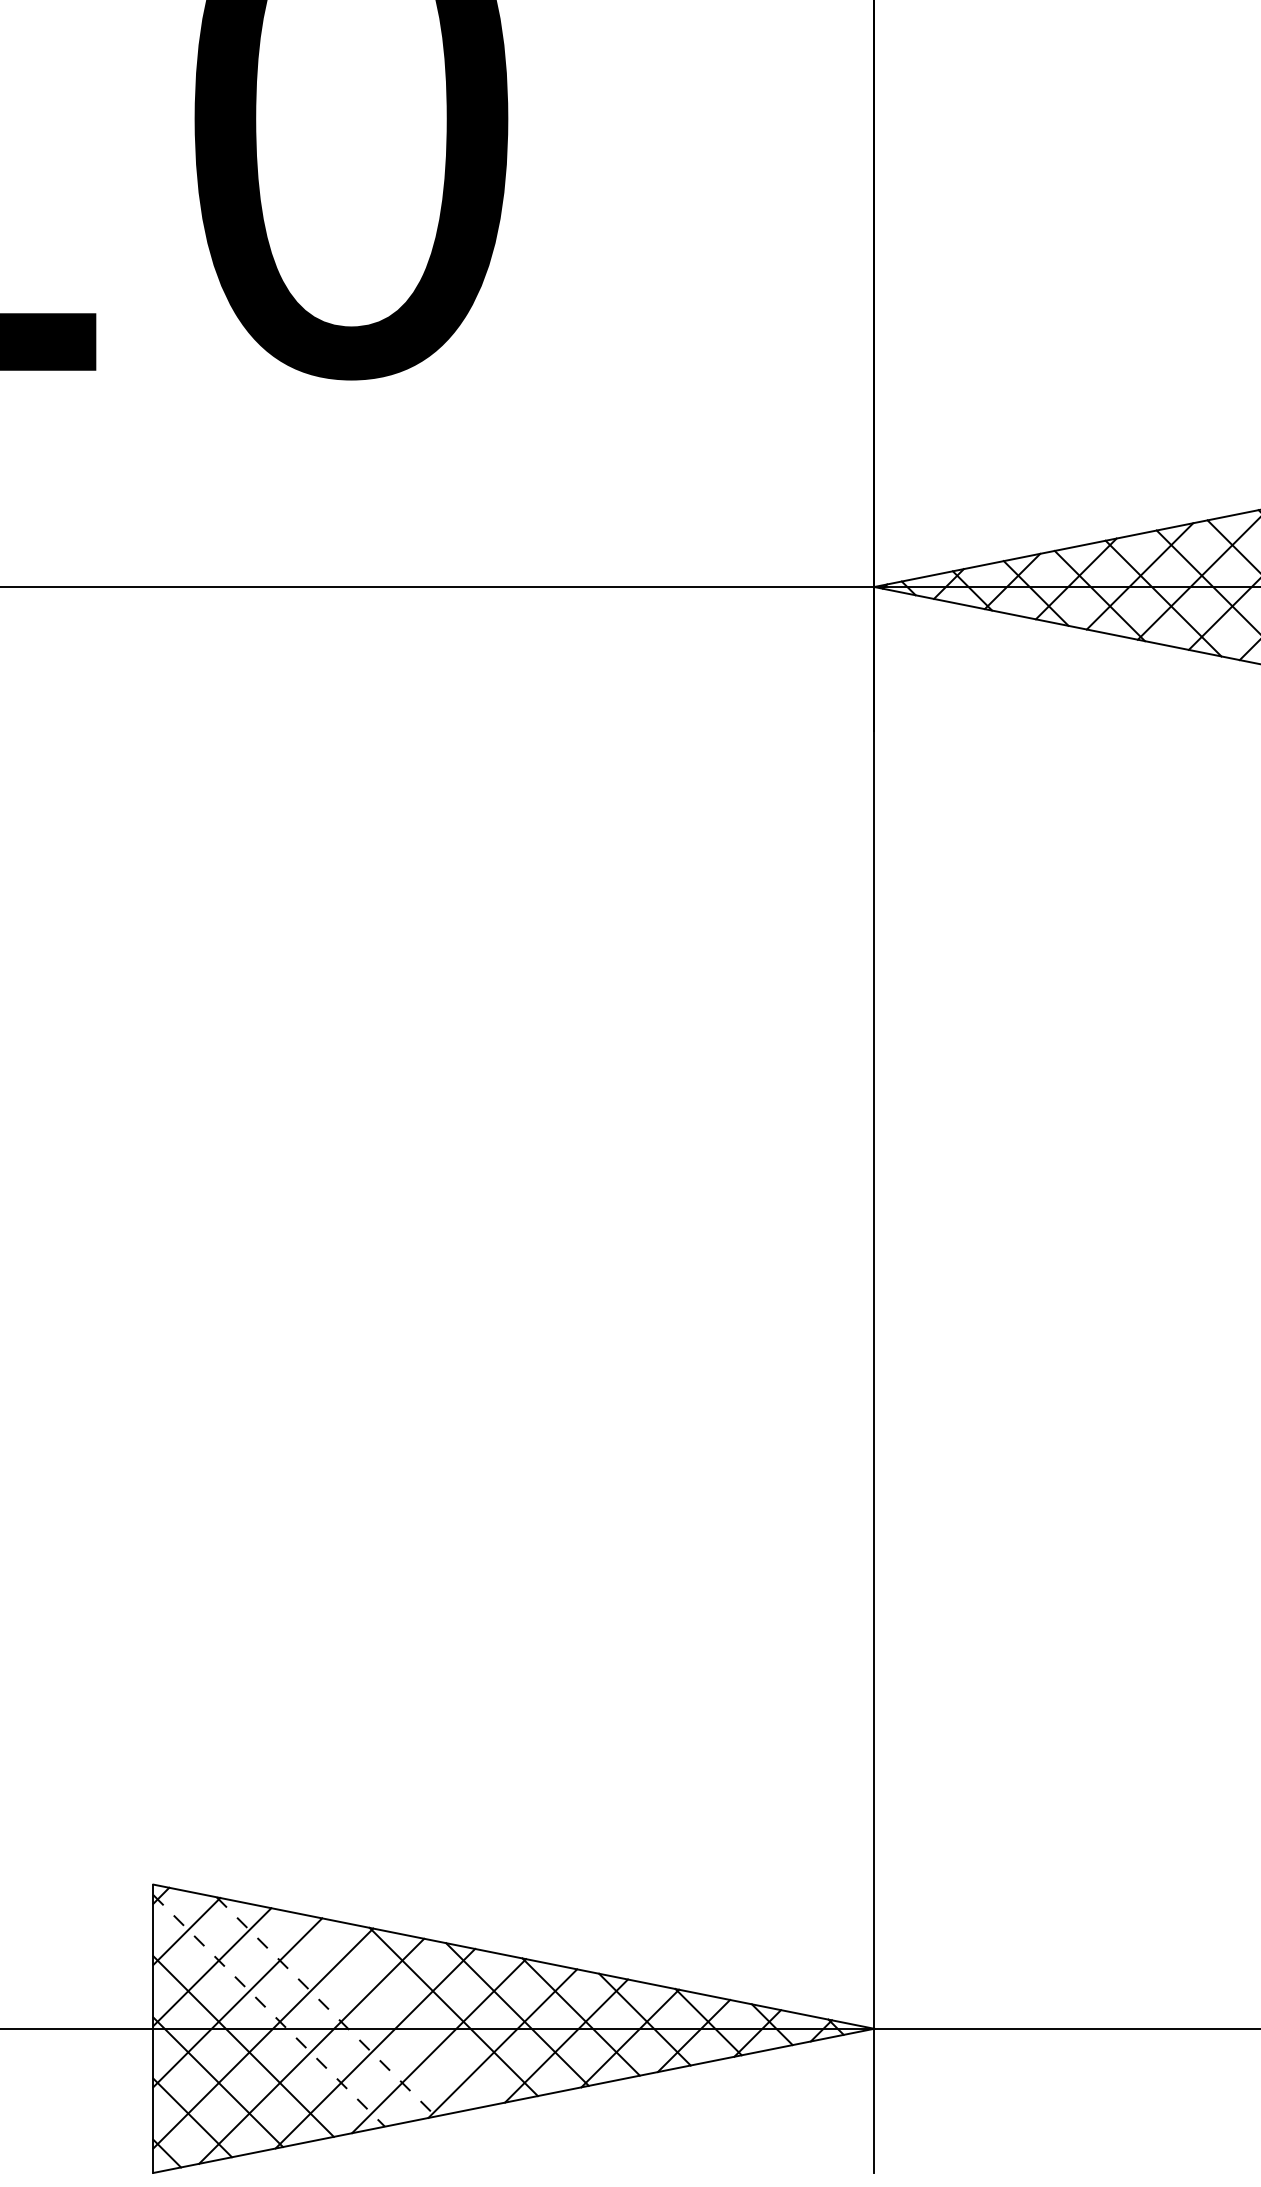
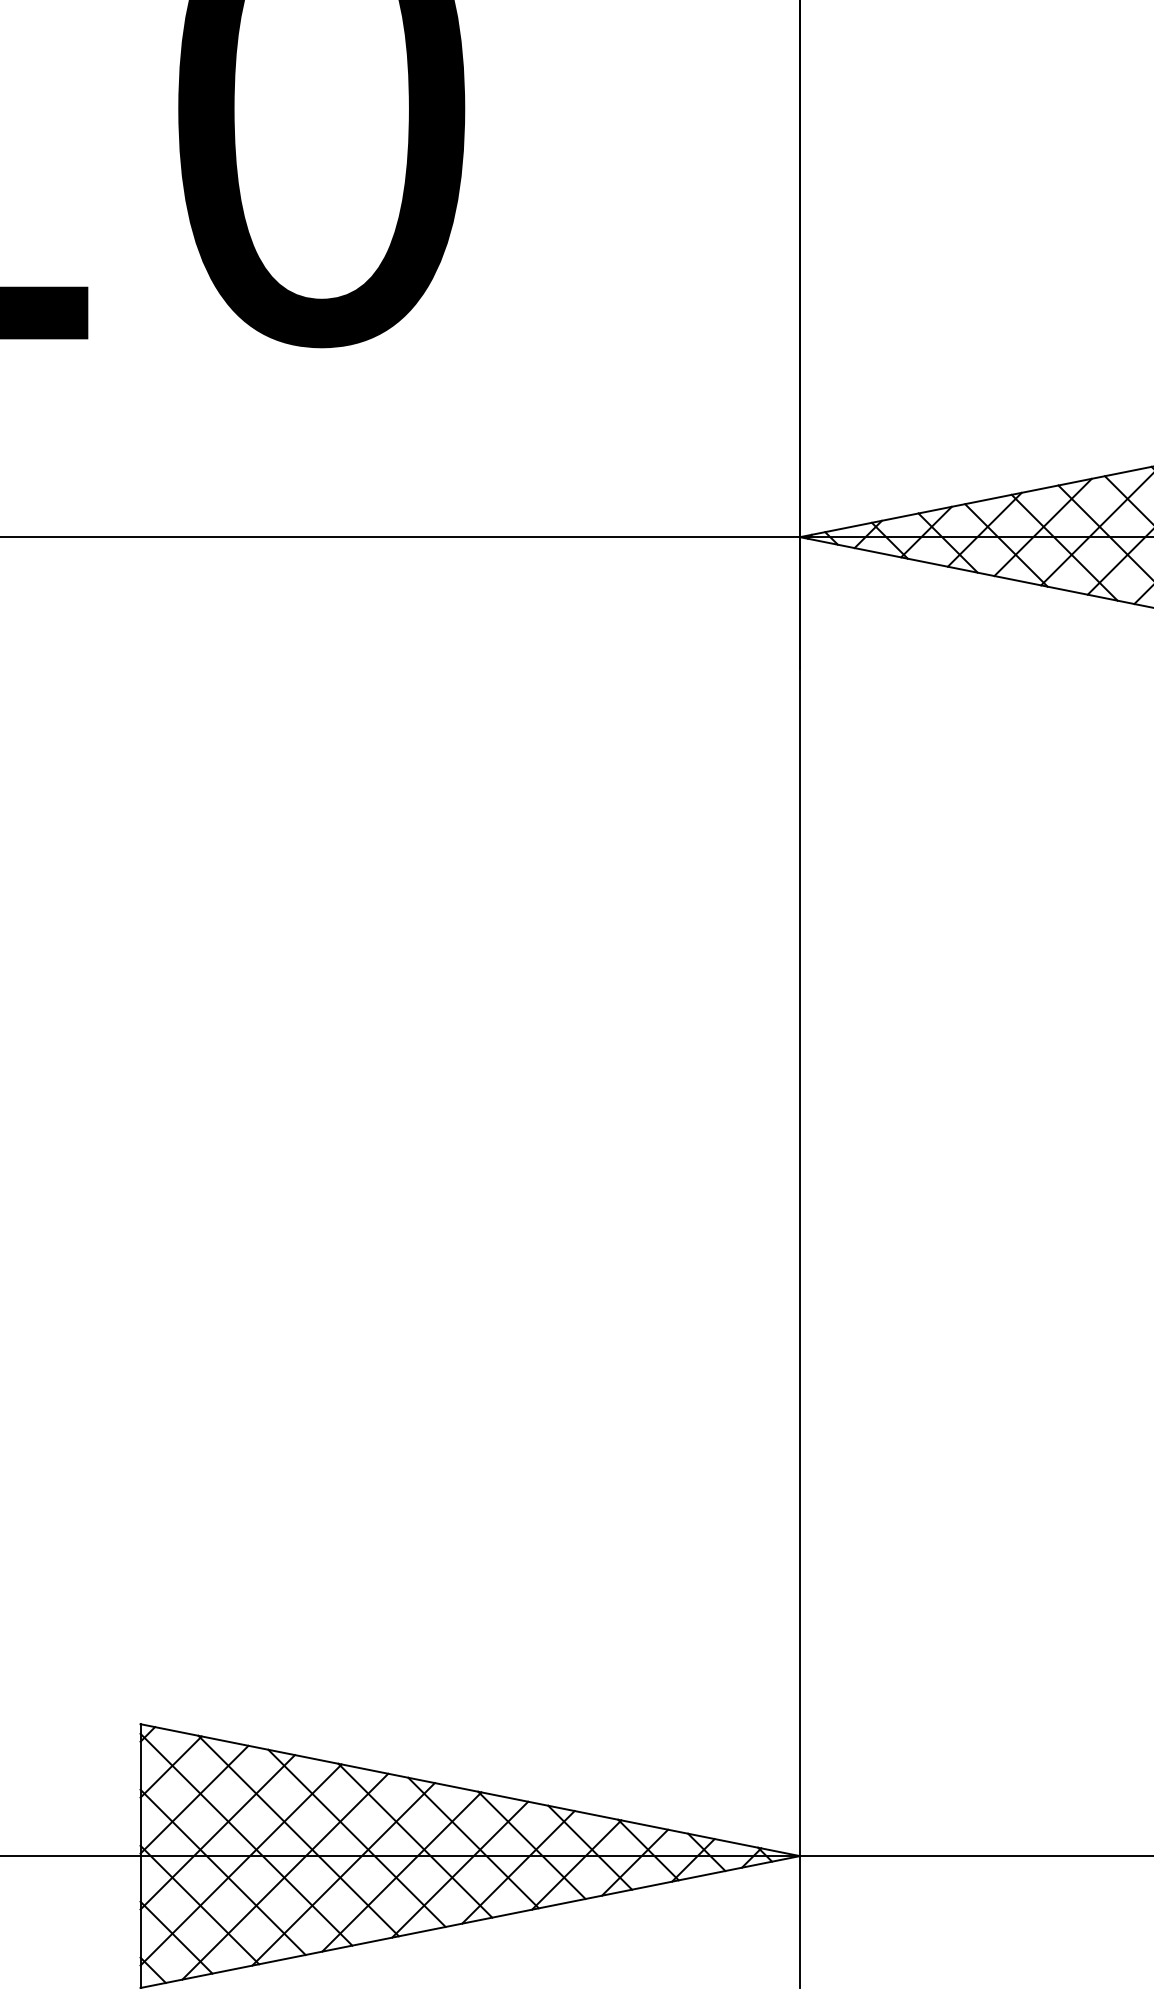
line: (326, 2006) -> (298, 1835), dashed -> solid
line: (389, 2009) -> (356, 1838), added
line: (269, 2010) -> (246, 1839), dashed -> solid

